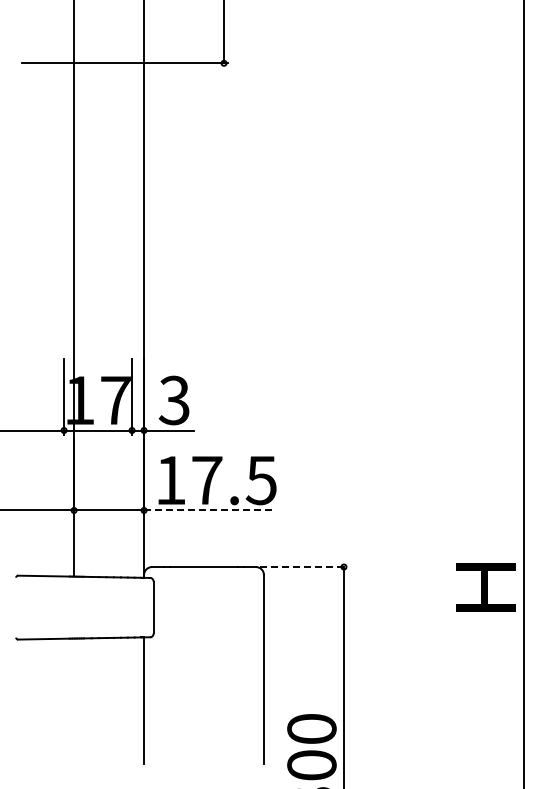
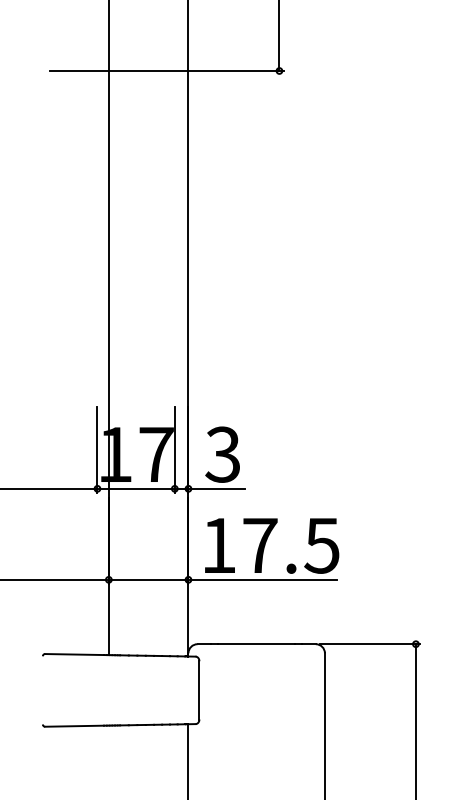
line: (209, 510) -> (262, 579), dashed -> solid
line: (303, 567) -> (369, 644), dashed -> solid

